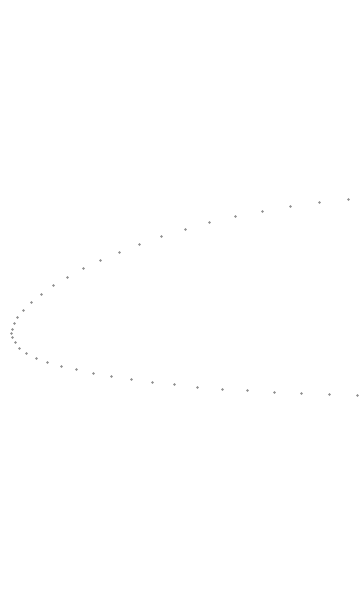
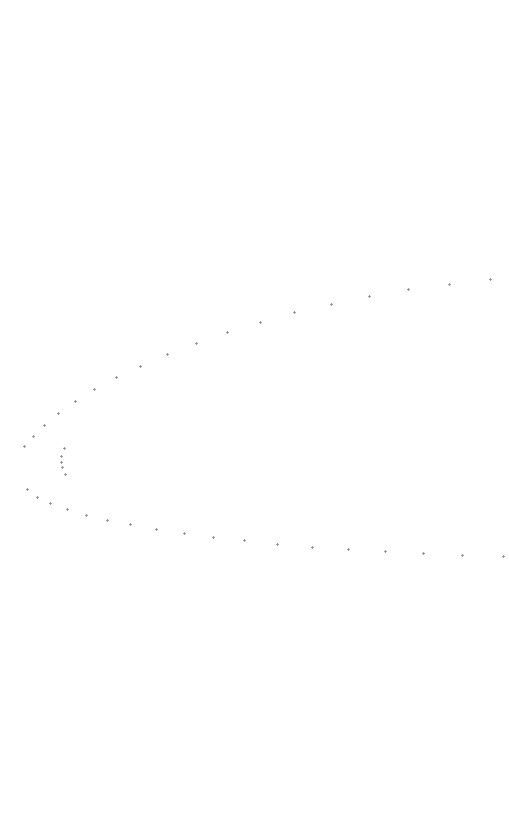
part: (13, 333) -> (63, 461), moved

